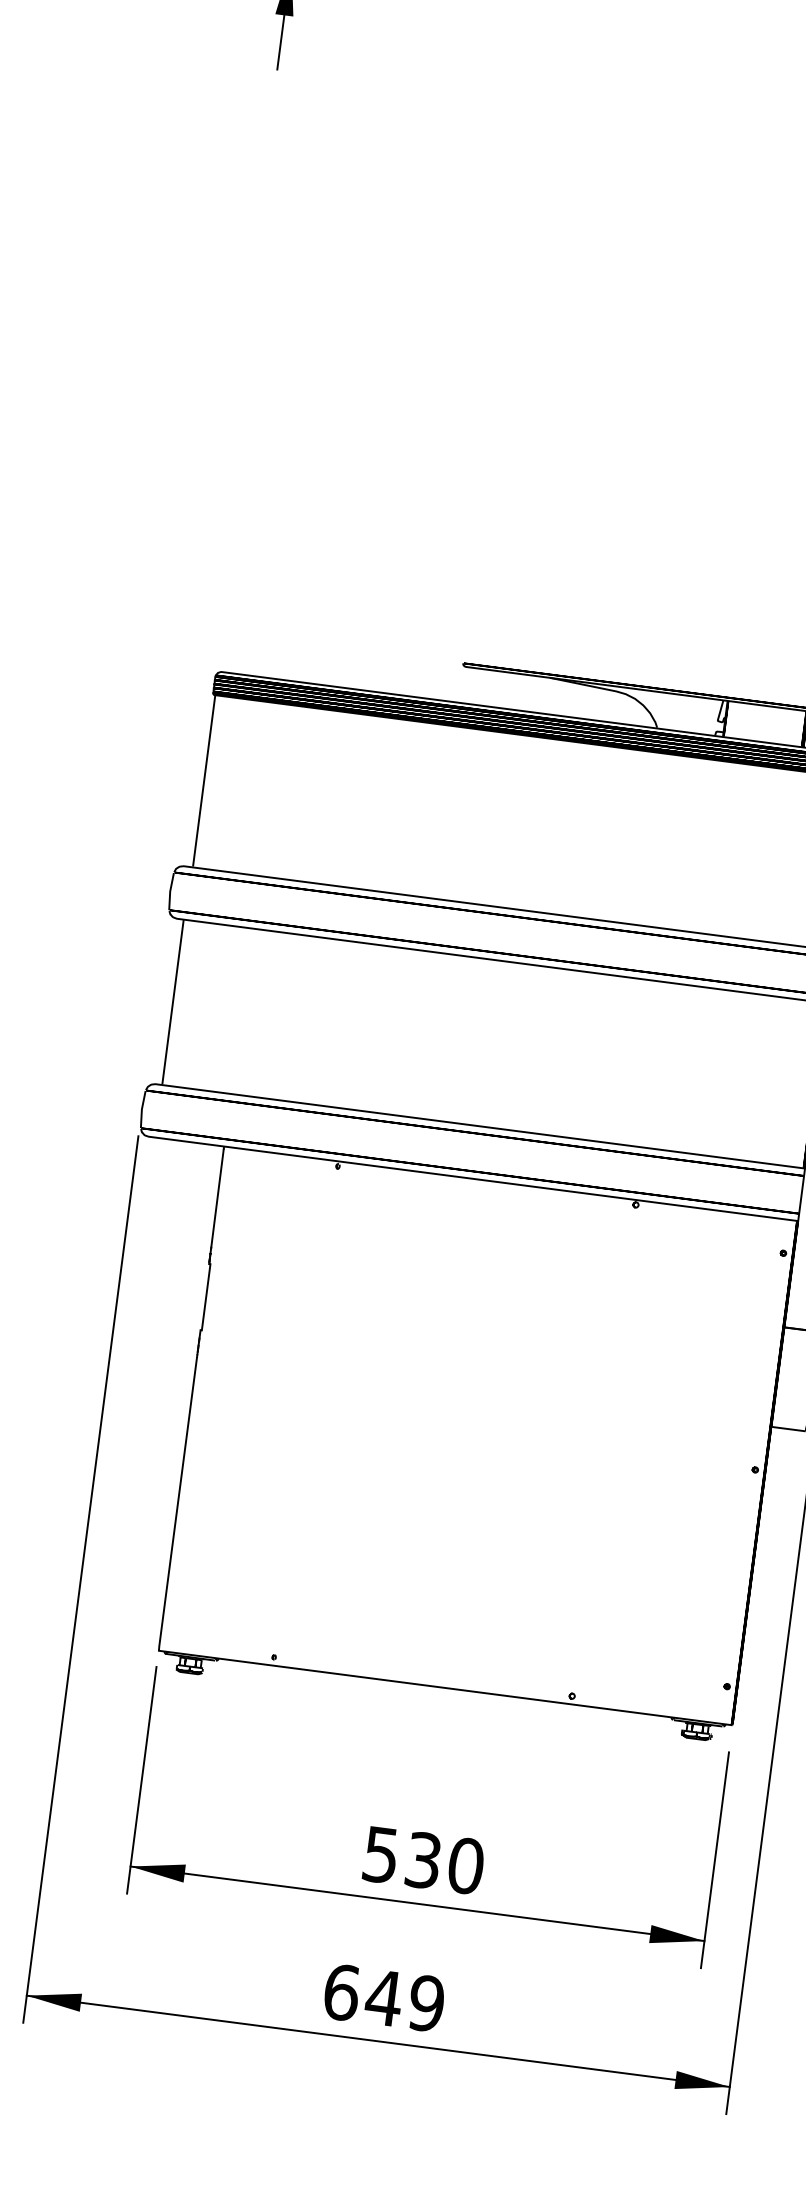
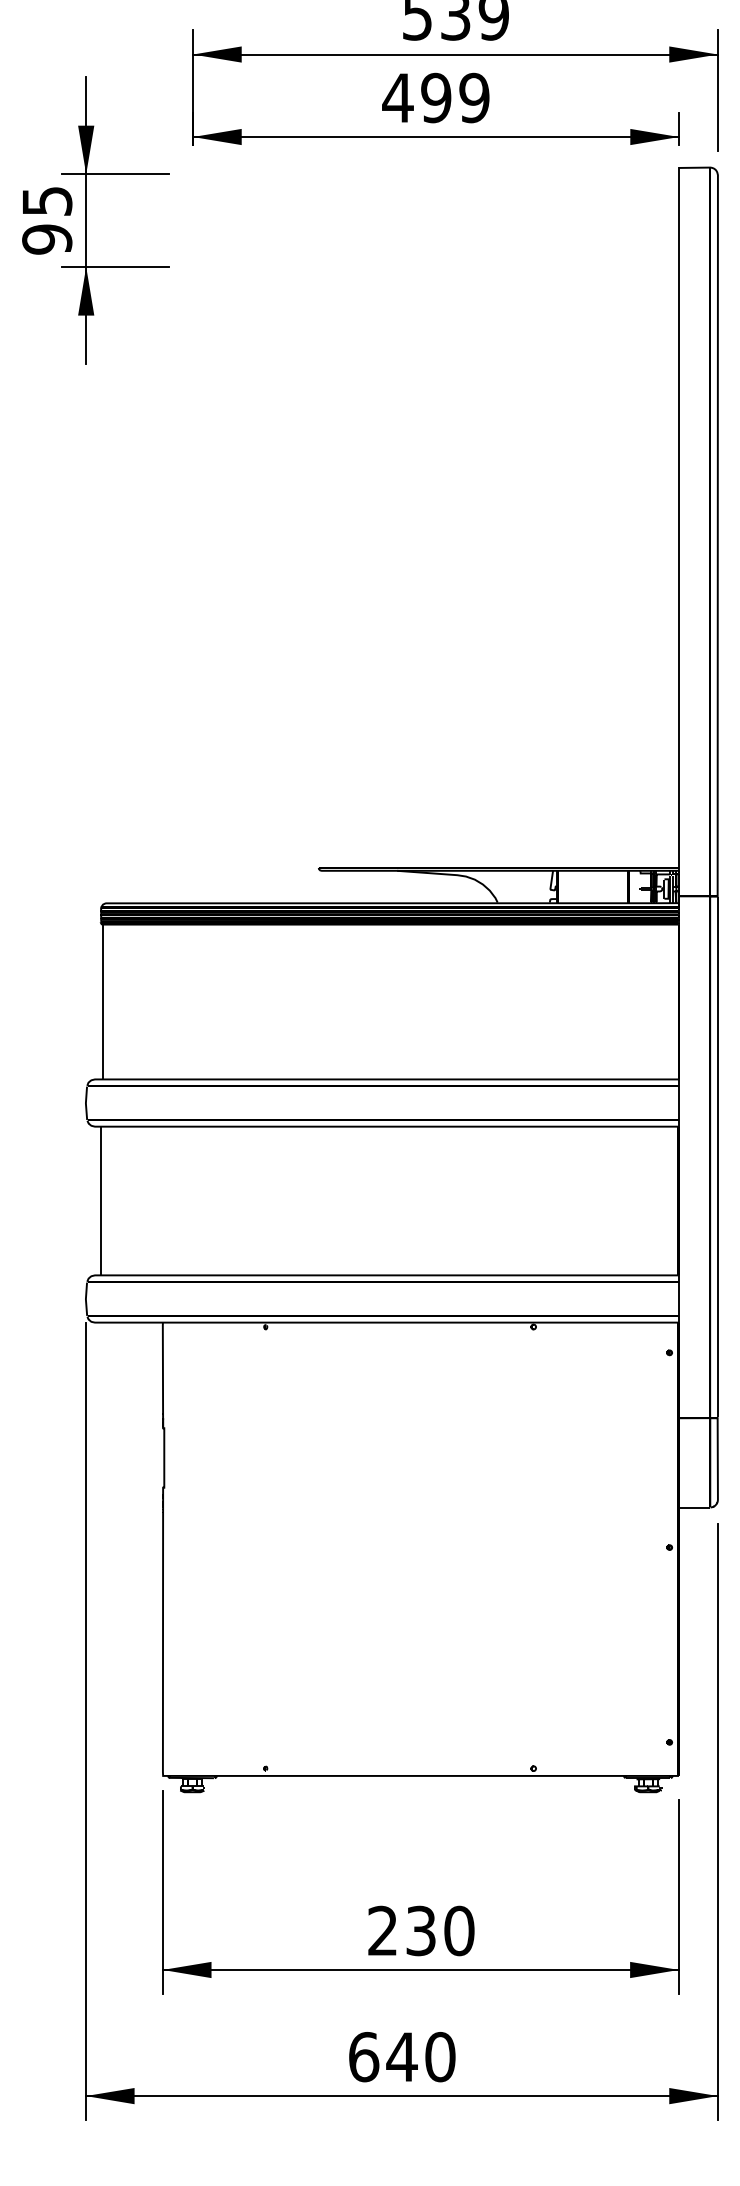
text: (380, 1854) -> (382, 1930), 530 -> 230
text: (426, 2004) -> (440, 2057), 649 -> 640

